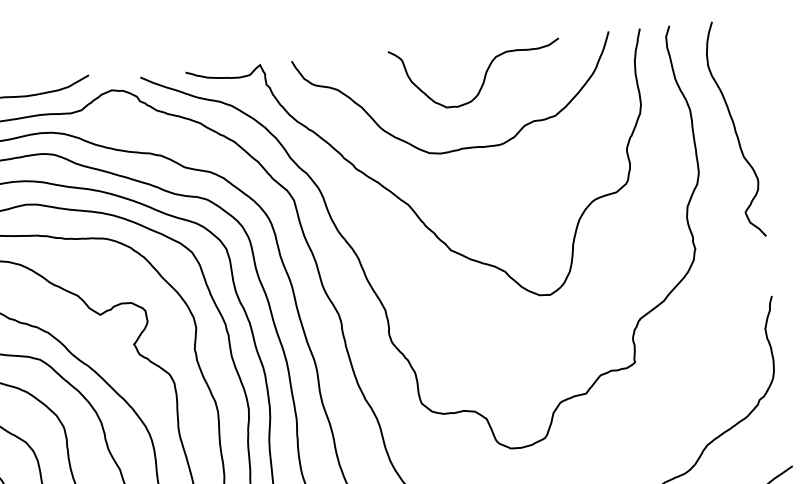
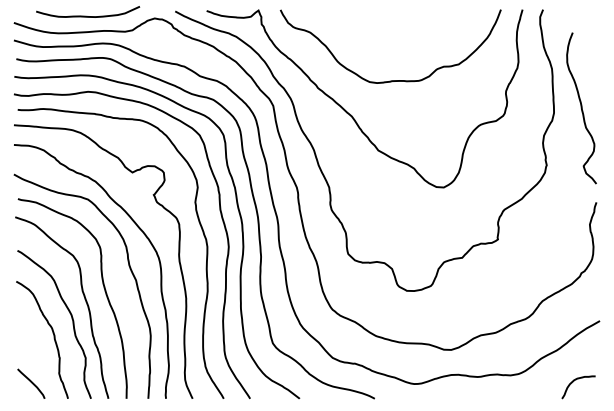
curve: (483, 77) -> (411, 33), removed
curve: (734, 129) -> (581, 108), moved

